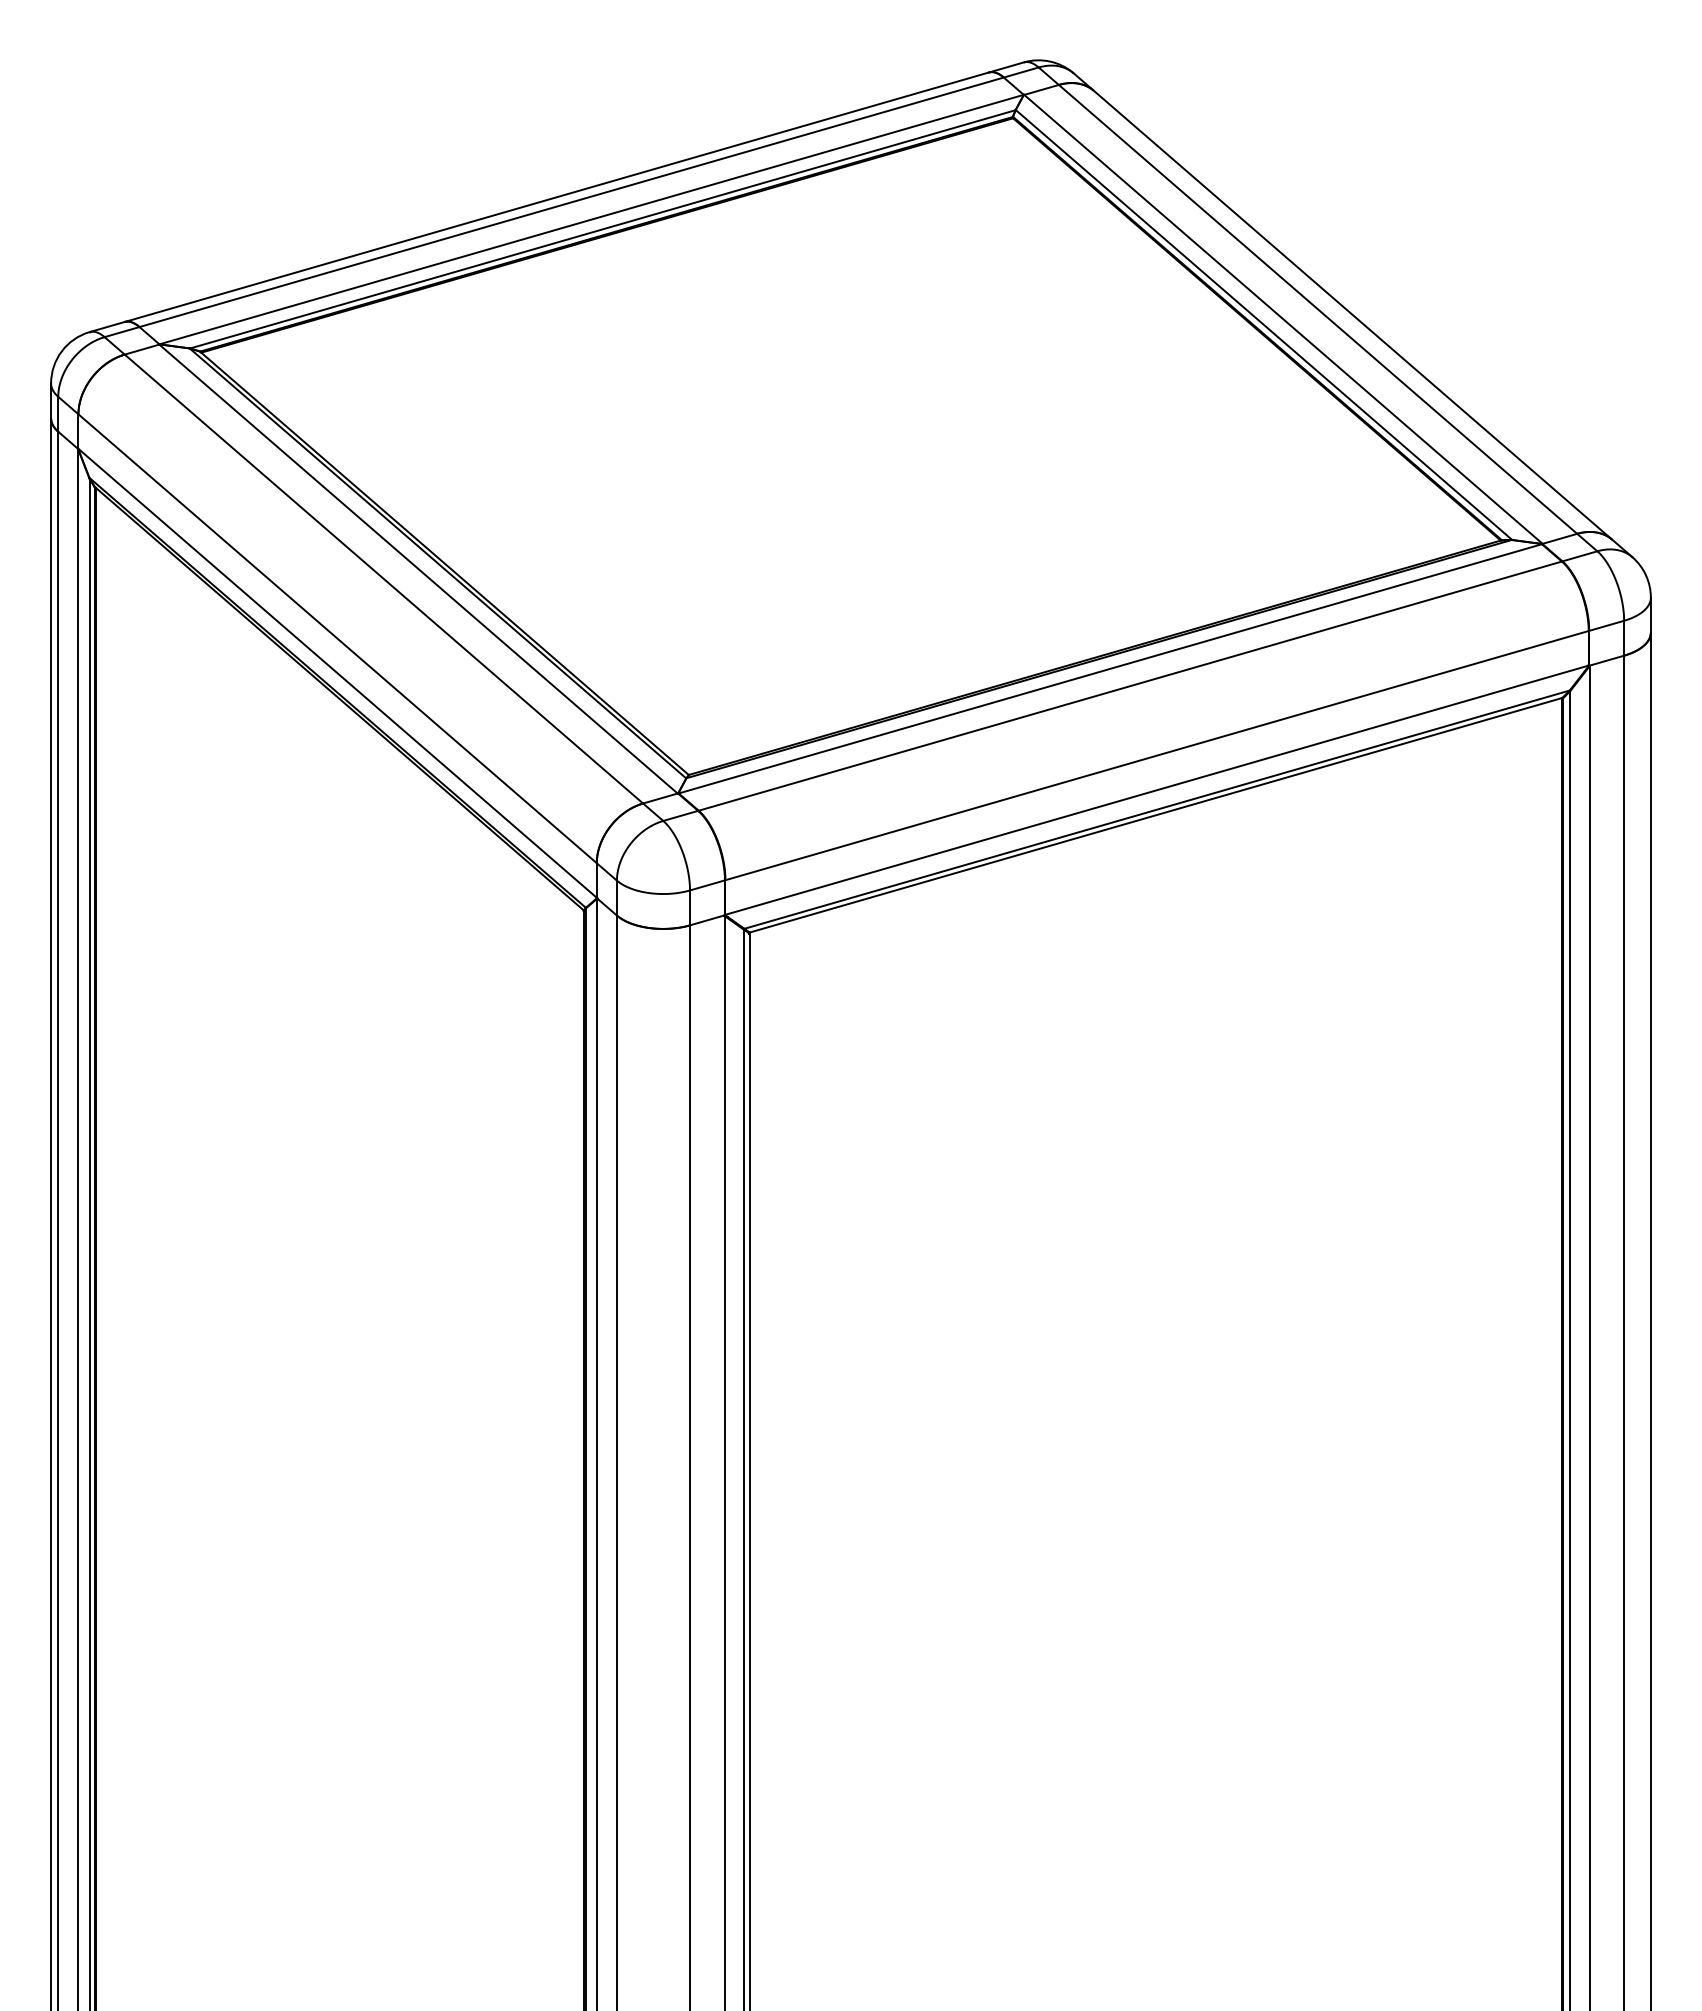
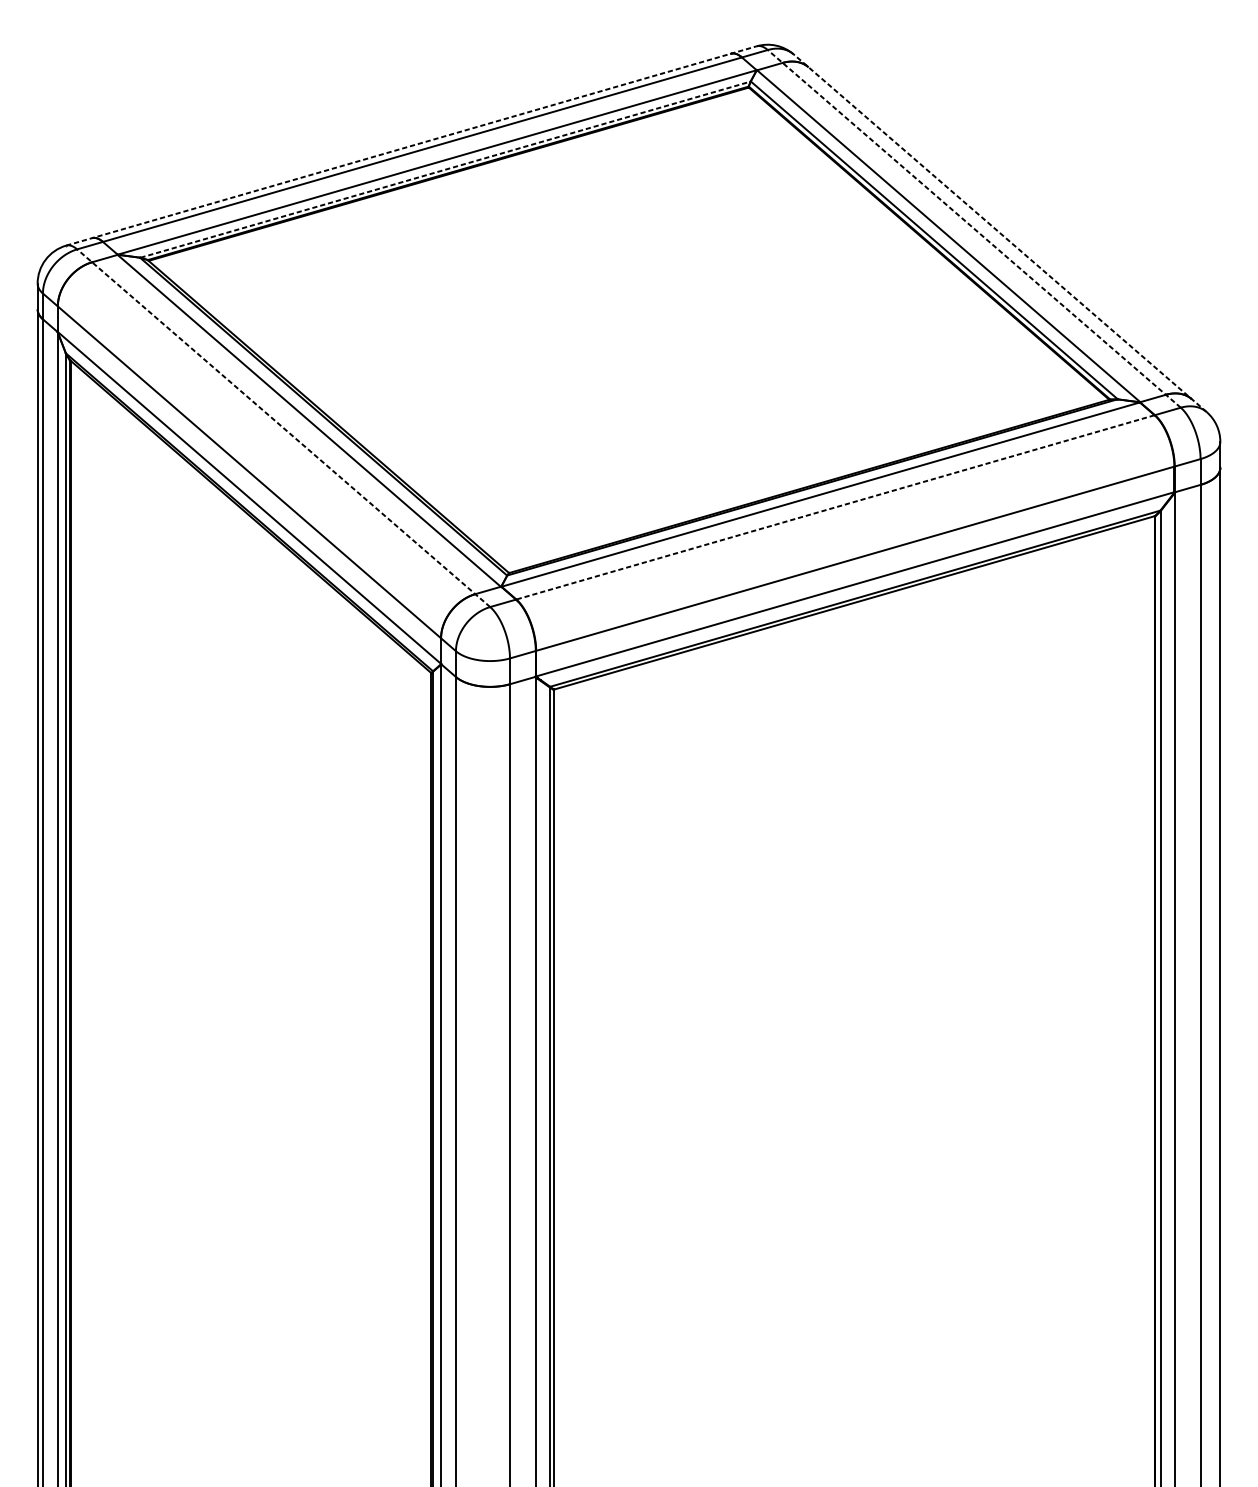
line: (557, 197) -> (412, 146), solid -> dashed
line: (603, 229) -> (446, 169), solid -> dashed
line: (1318, 309) -> (974, 228), solid -> dashed
line: (1353, 315) -> (1000, 233), solid -> dashed
line: (383, 579) -> (283, 428), solid -> dashed
line: (1129, 686) -> (834, 507), solid -> dashed

